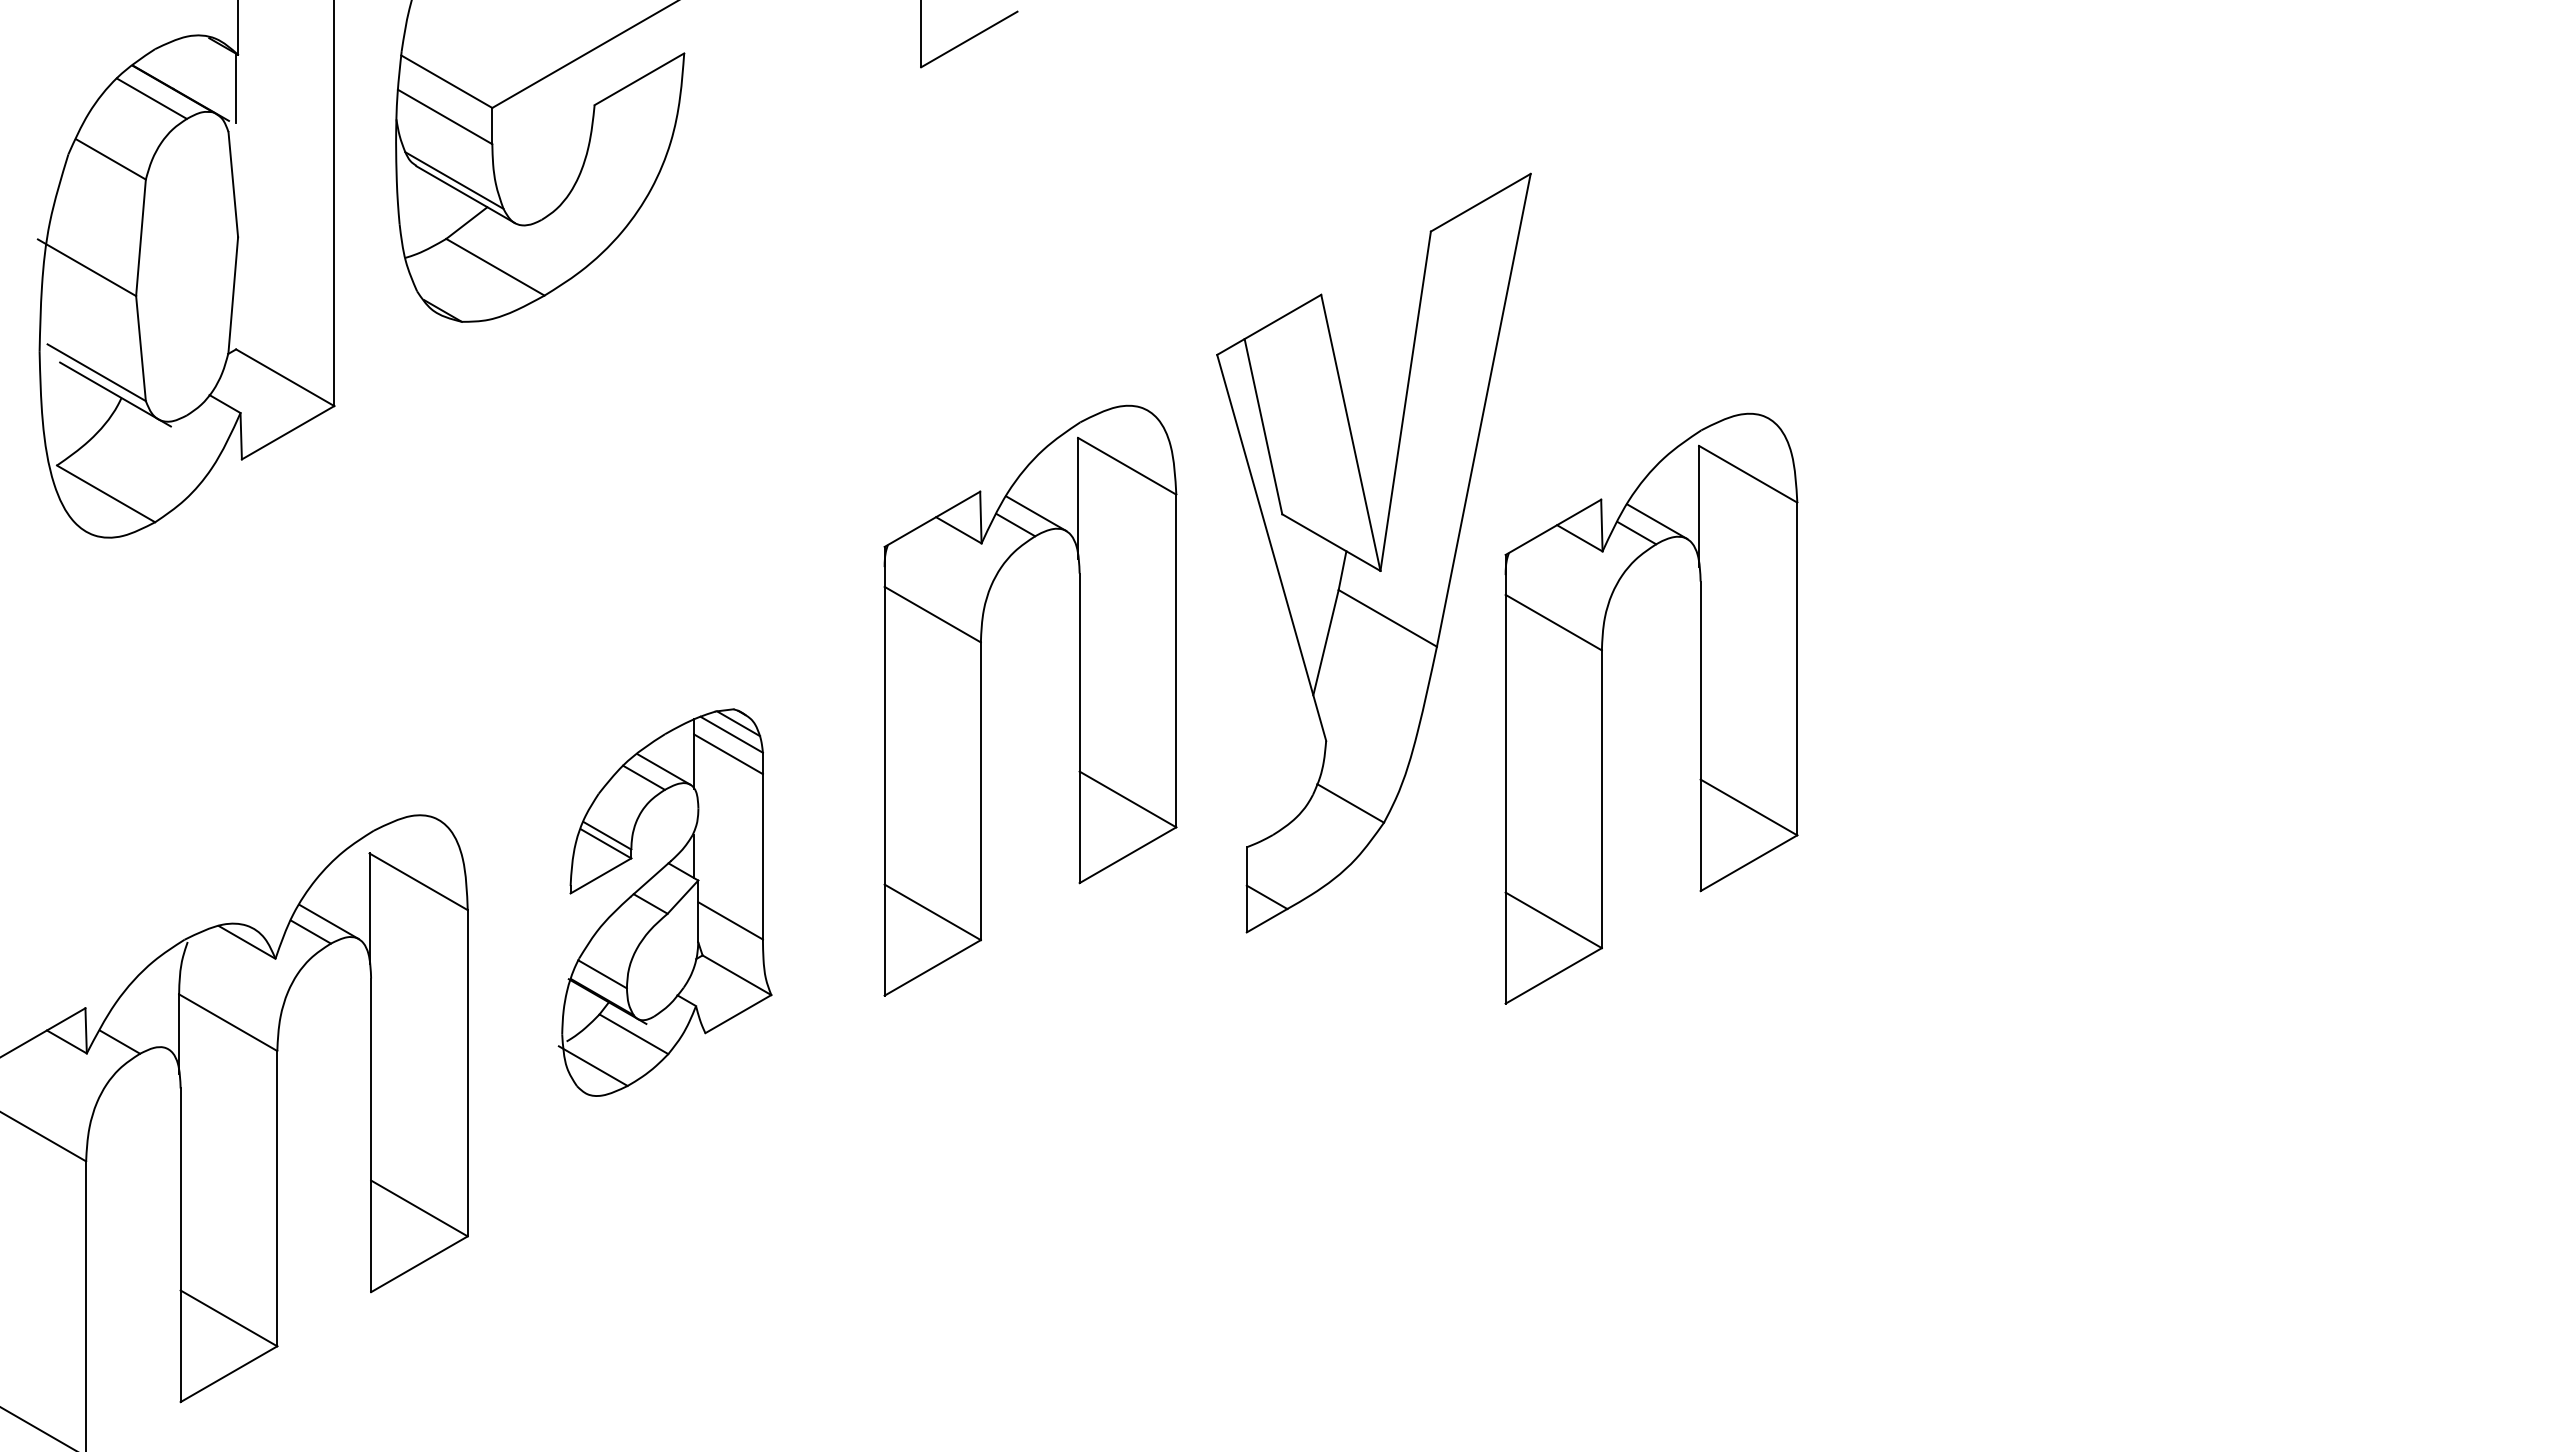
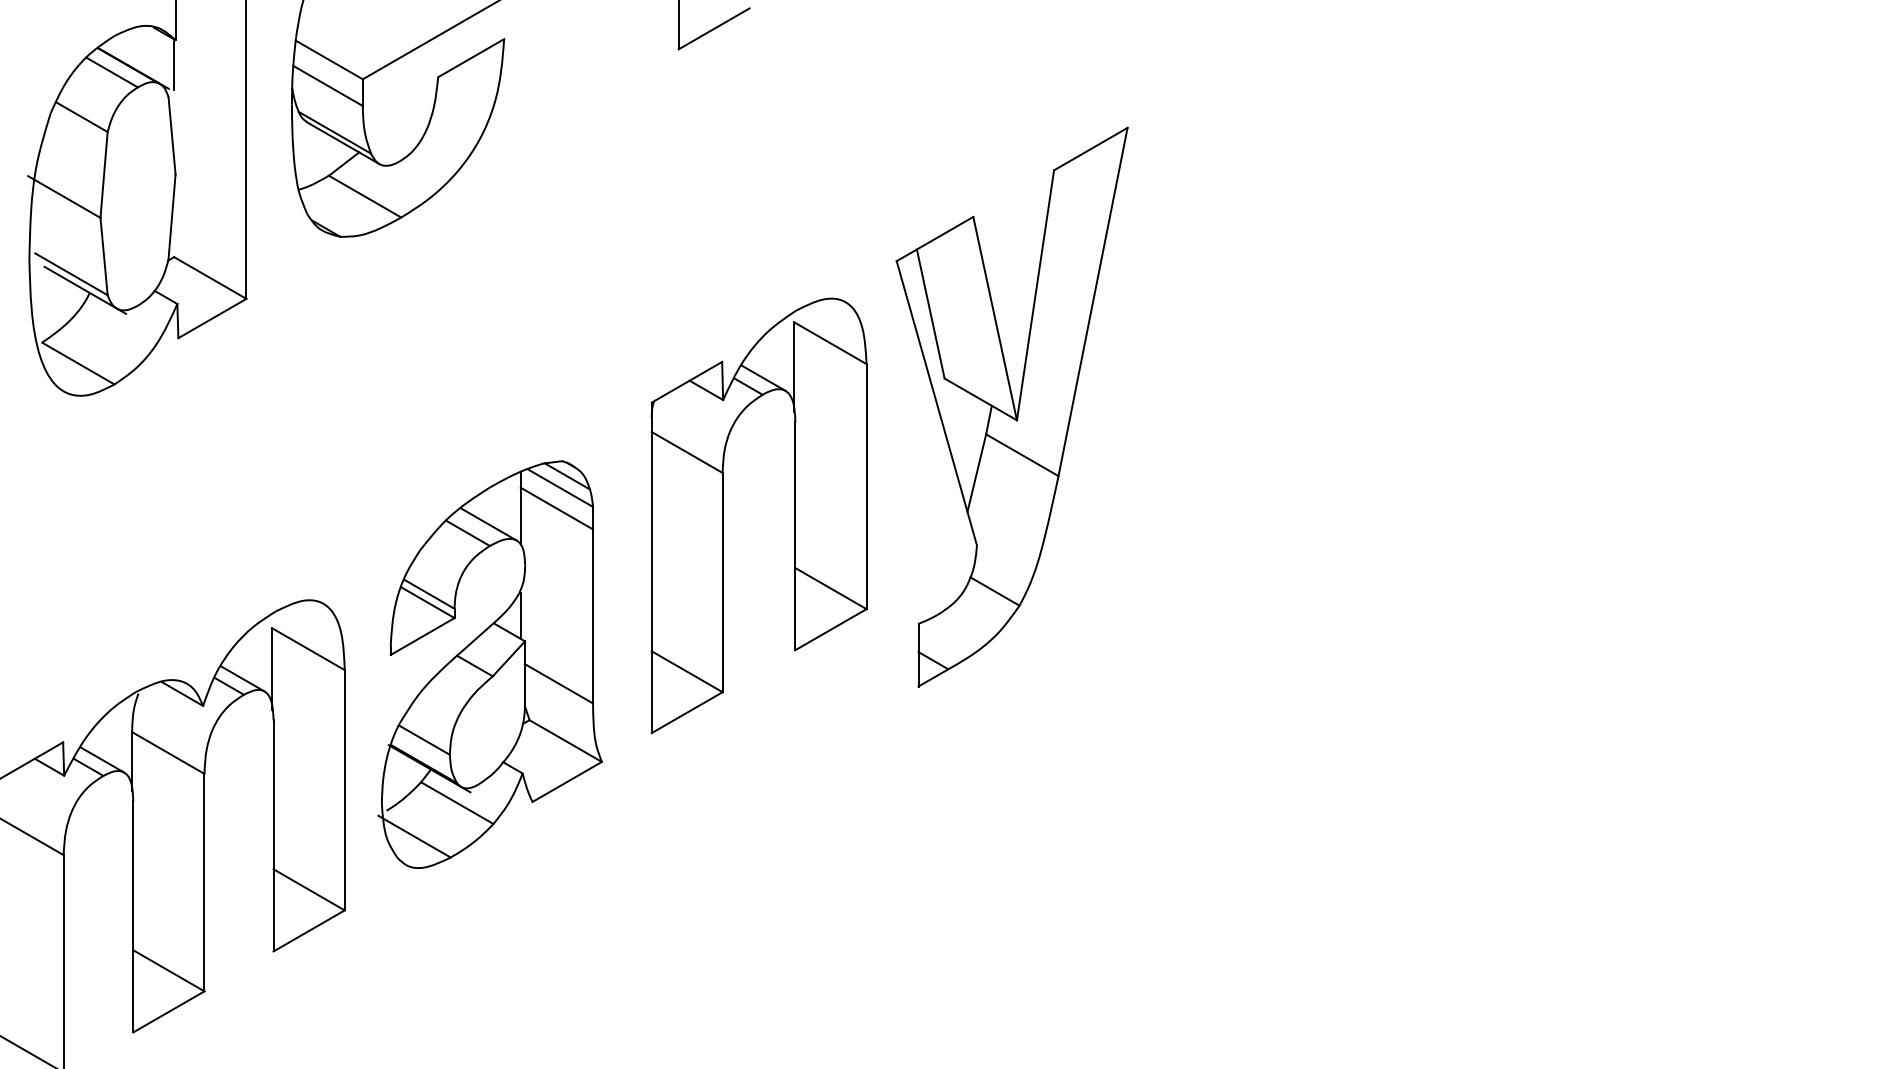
part: (1602, 708) -> (1180, 521), removed
part: (664, 902) -> (489, 664), size x1.43
line: (138, 1031) -> (102, 759), added

